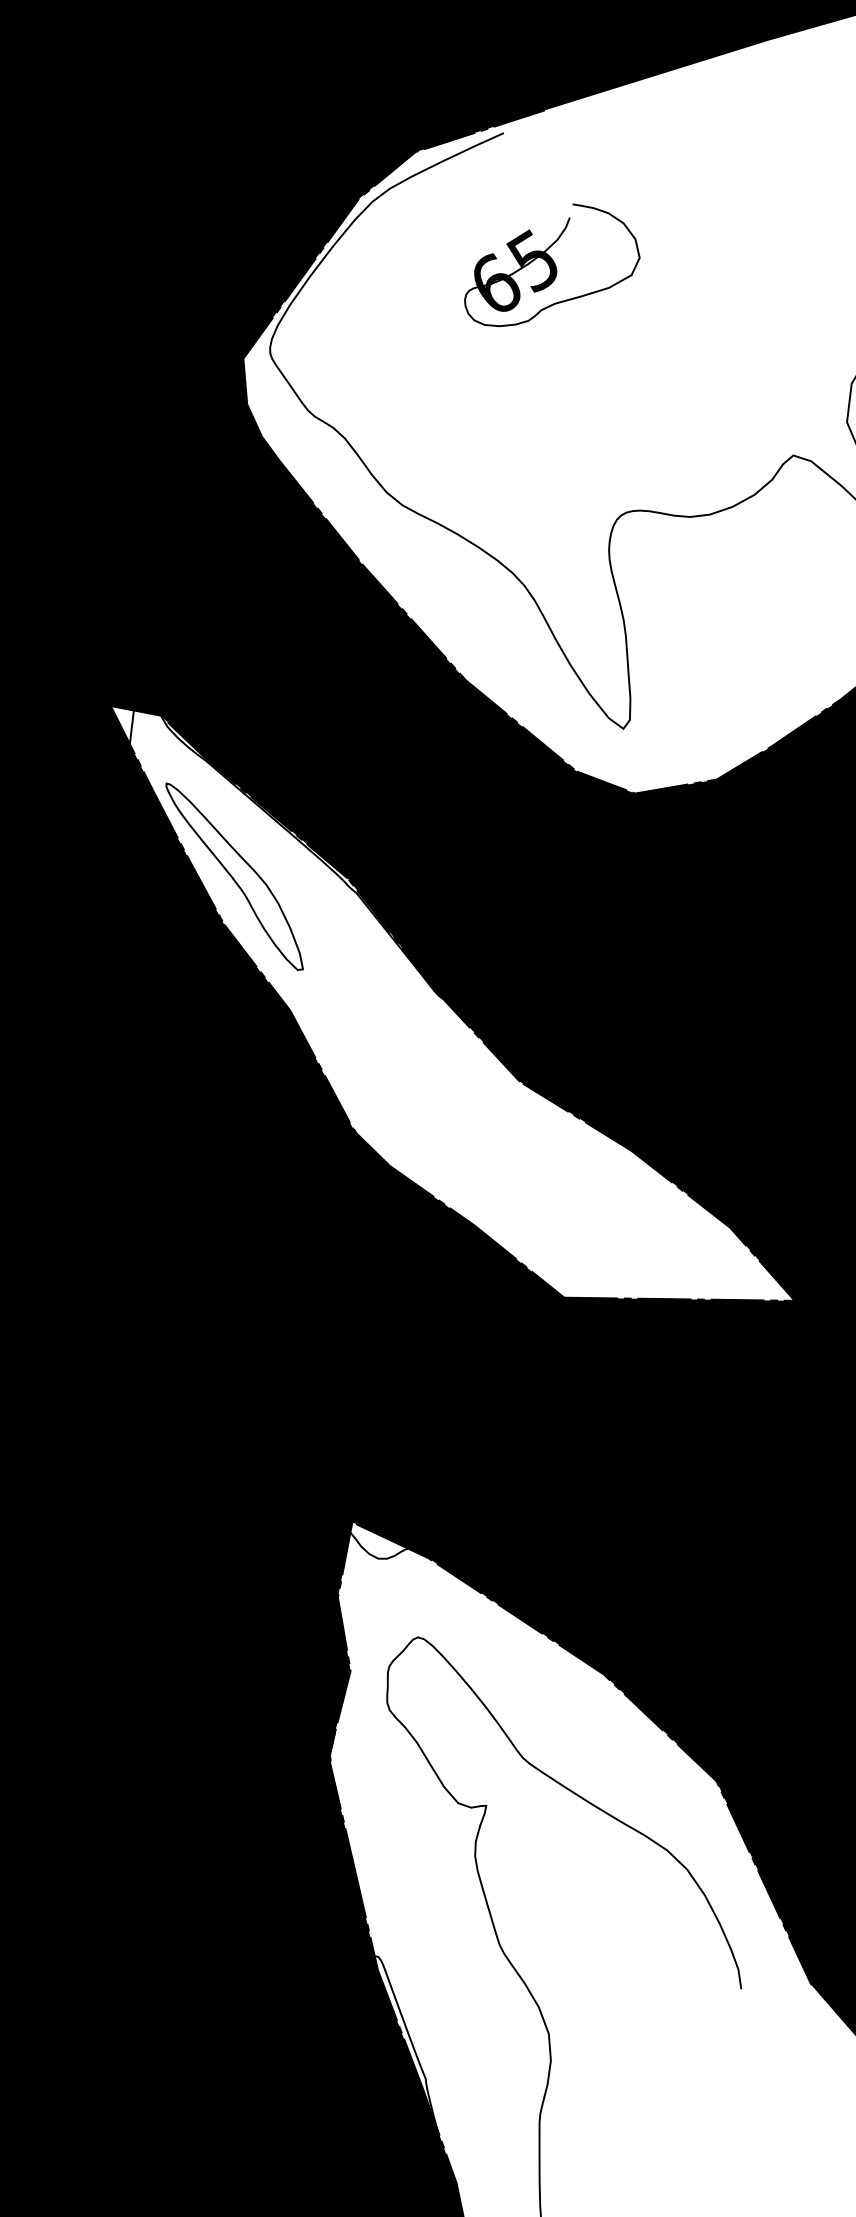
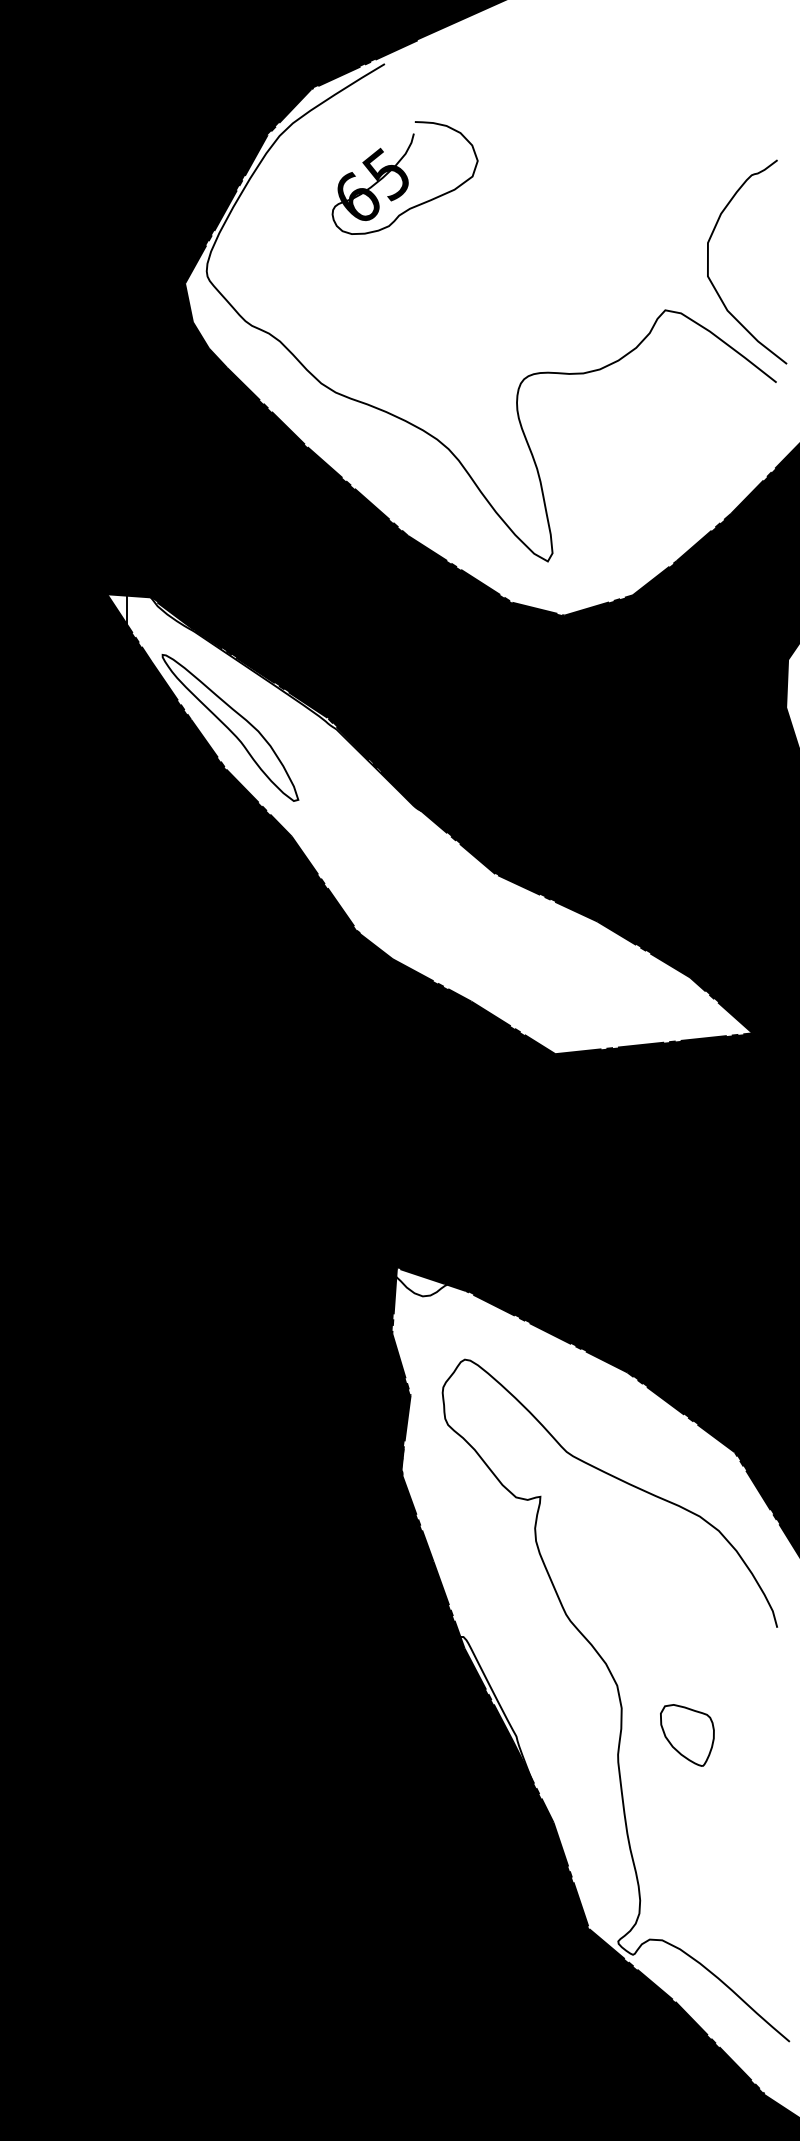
part: (552, 266) -> (404, 177), moved
part: (622, 2101) -> (687, 1735), added

